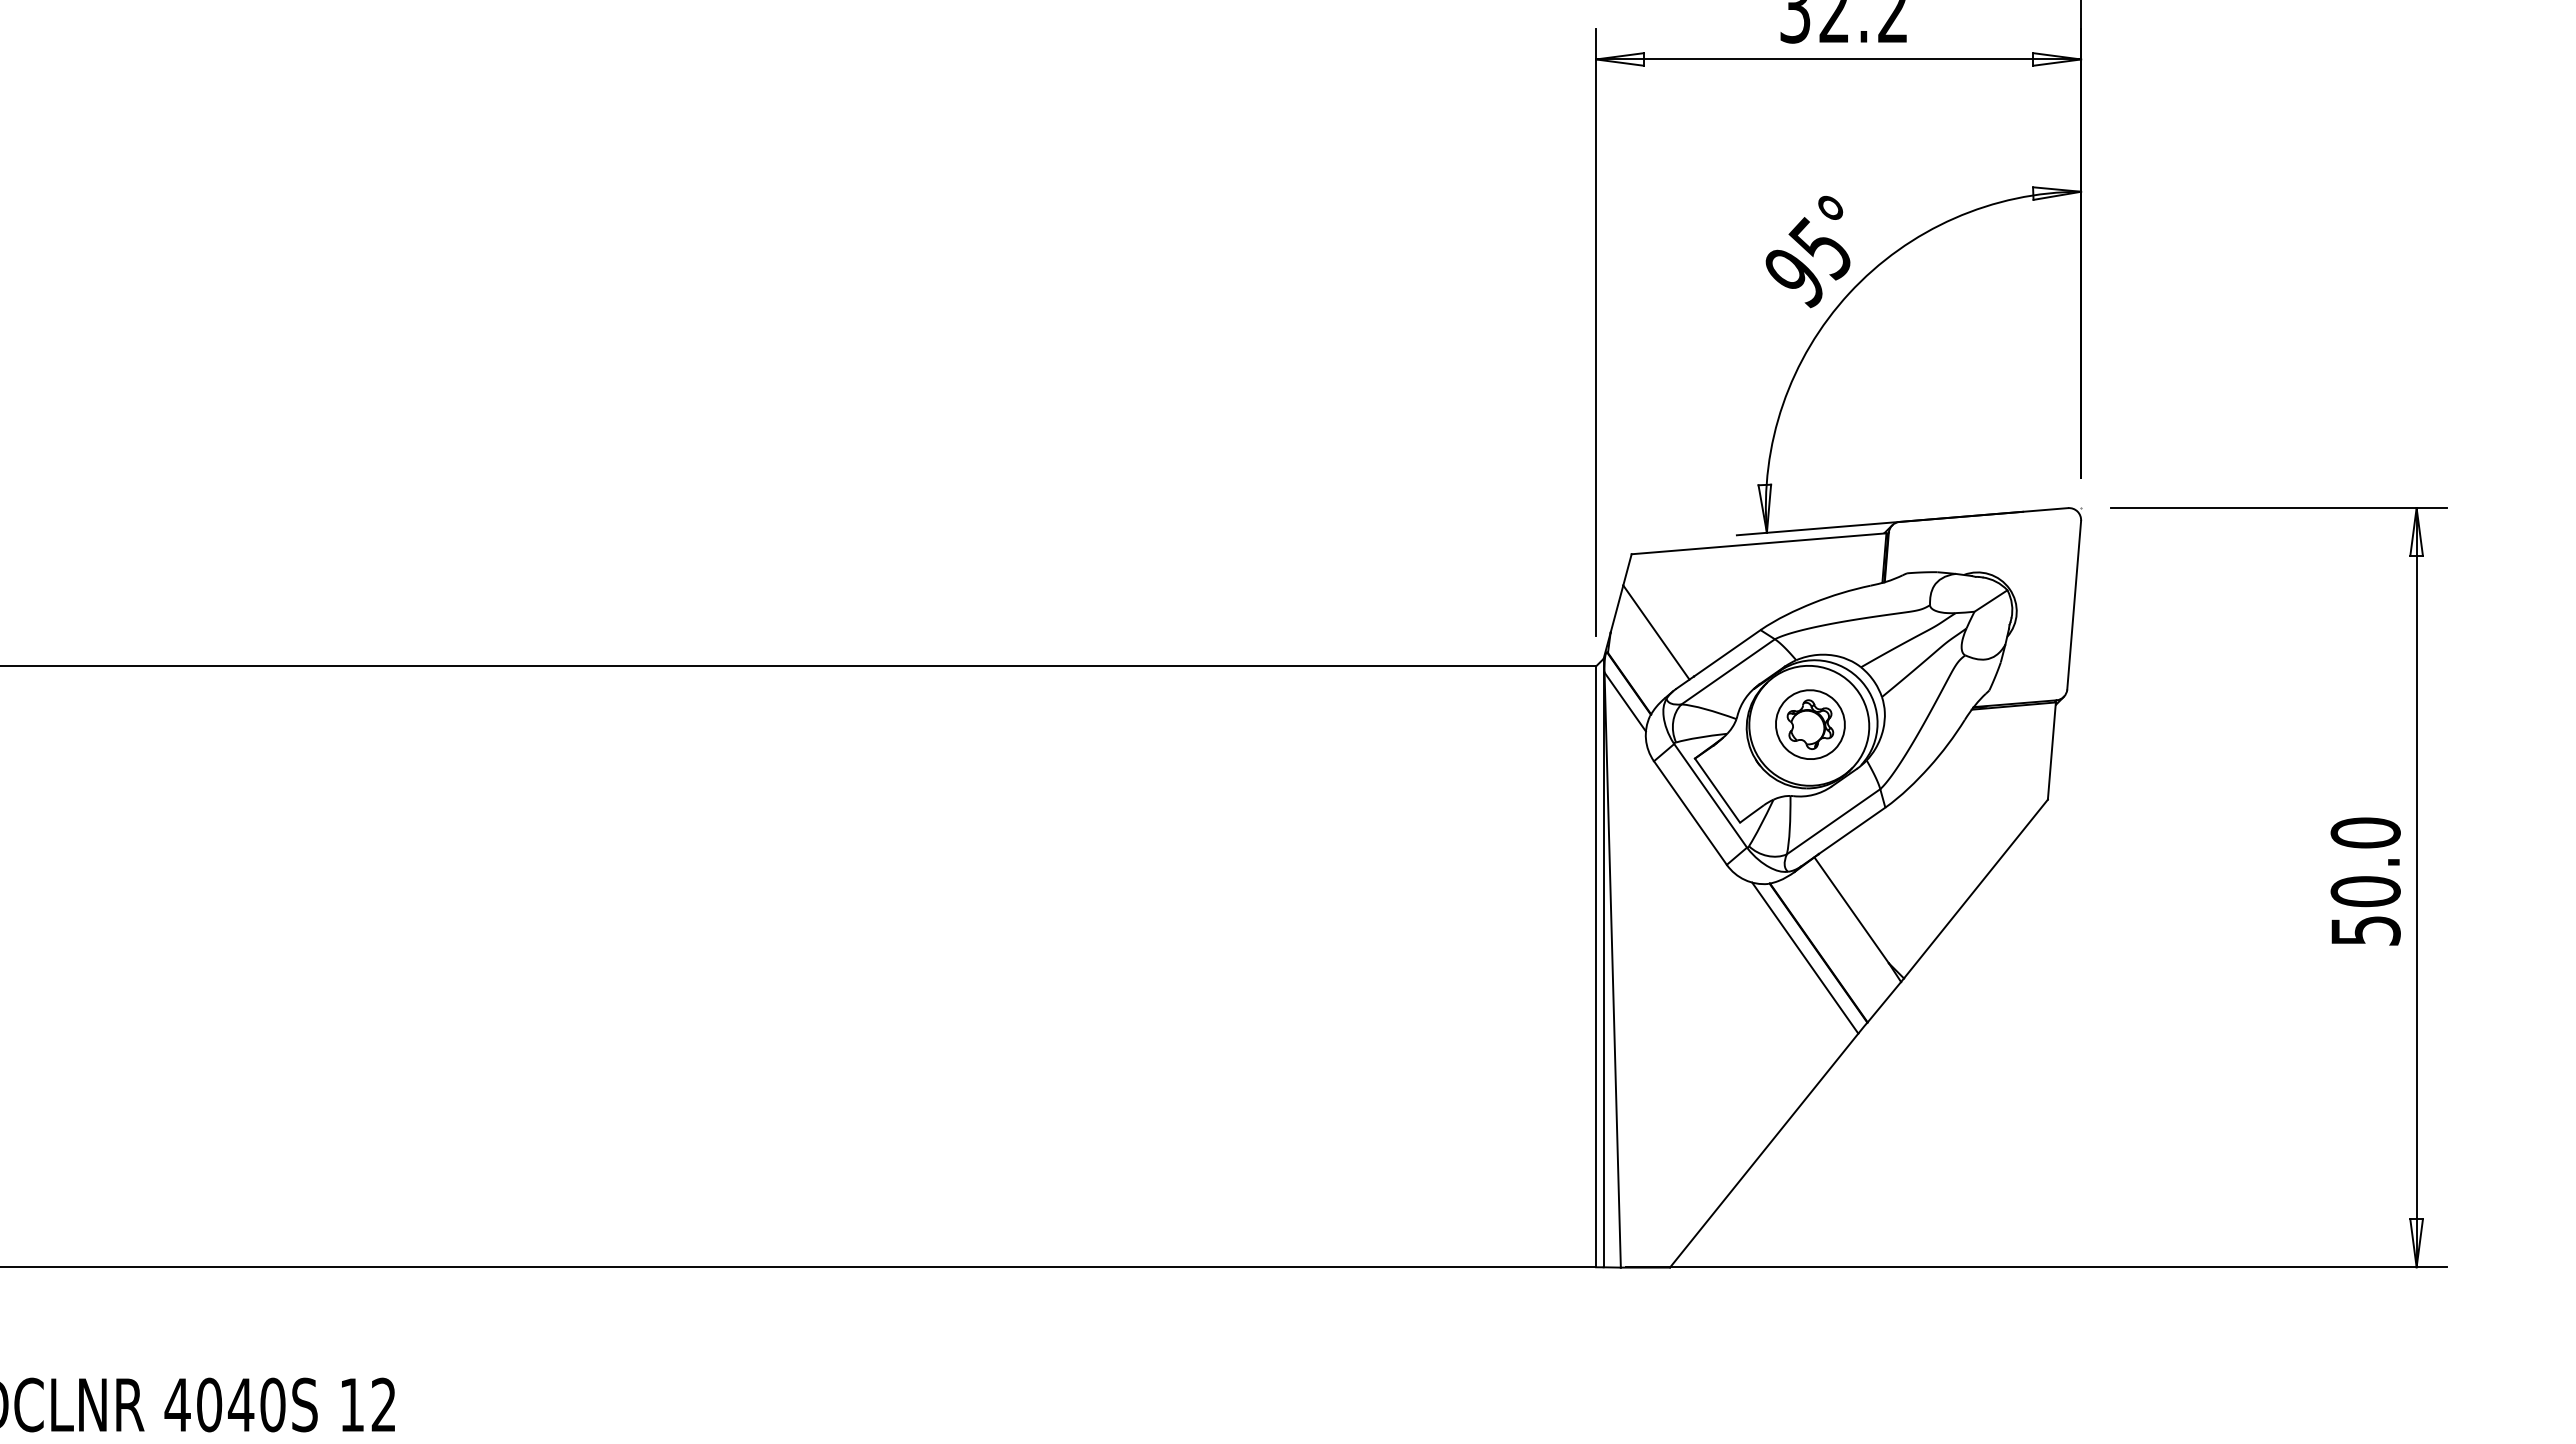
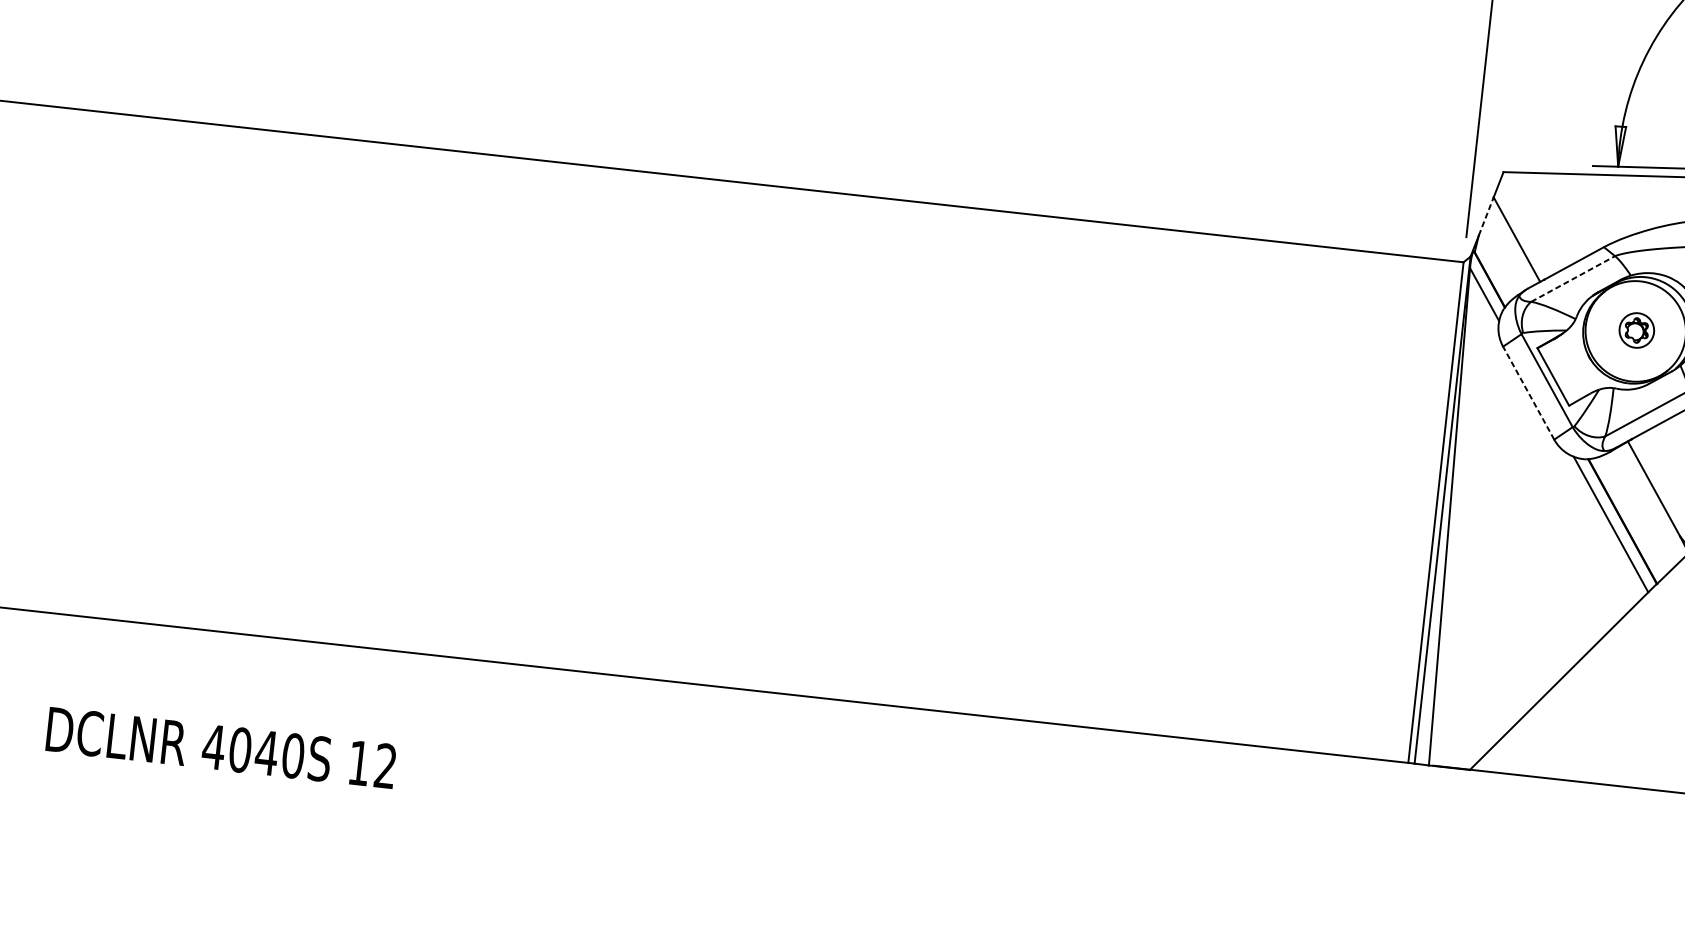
line: (1617, 608) -> (1486, 216), solid -> dashed
line: (1728, 671) -> (1573, 278), solid -> dashed
part: (1810, 724) -> (1636, 330), size x0.6
line: (1690, 812) -> (1528, 392), solid -> dashed

